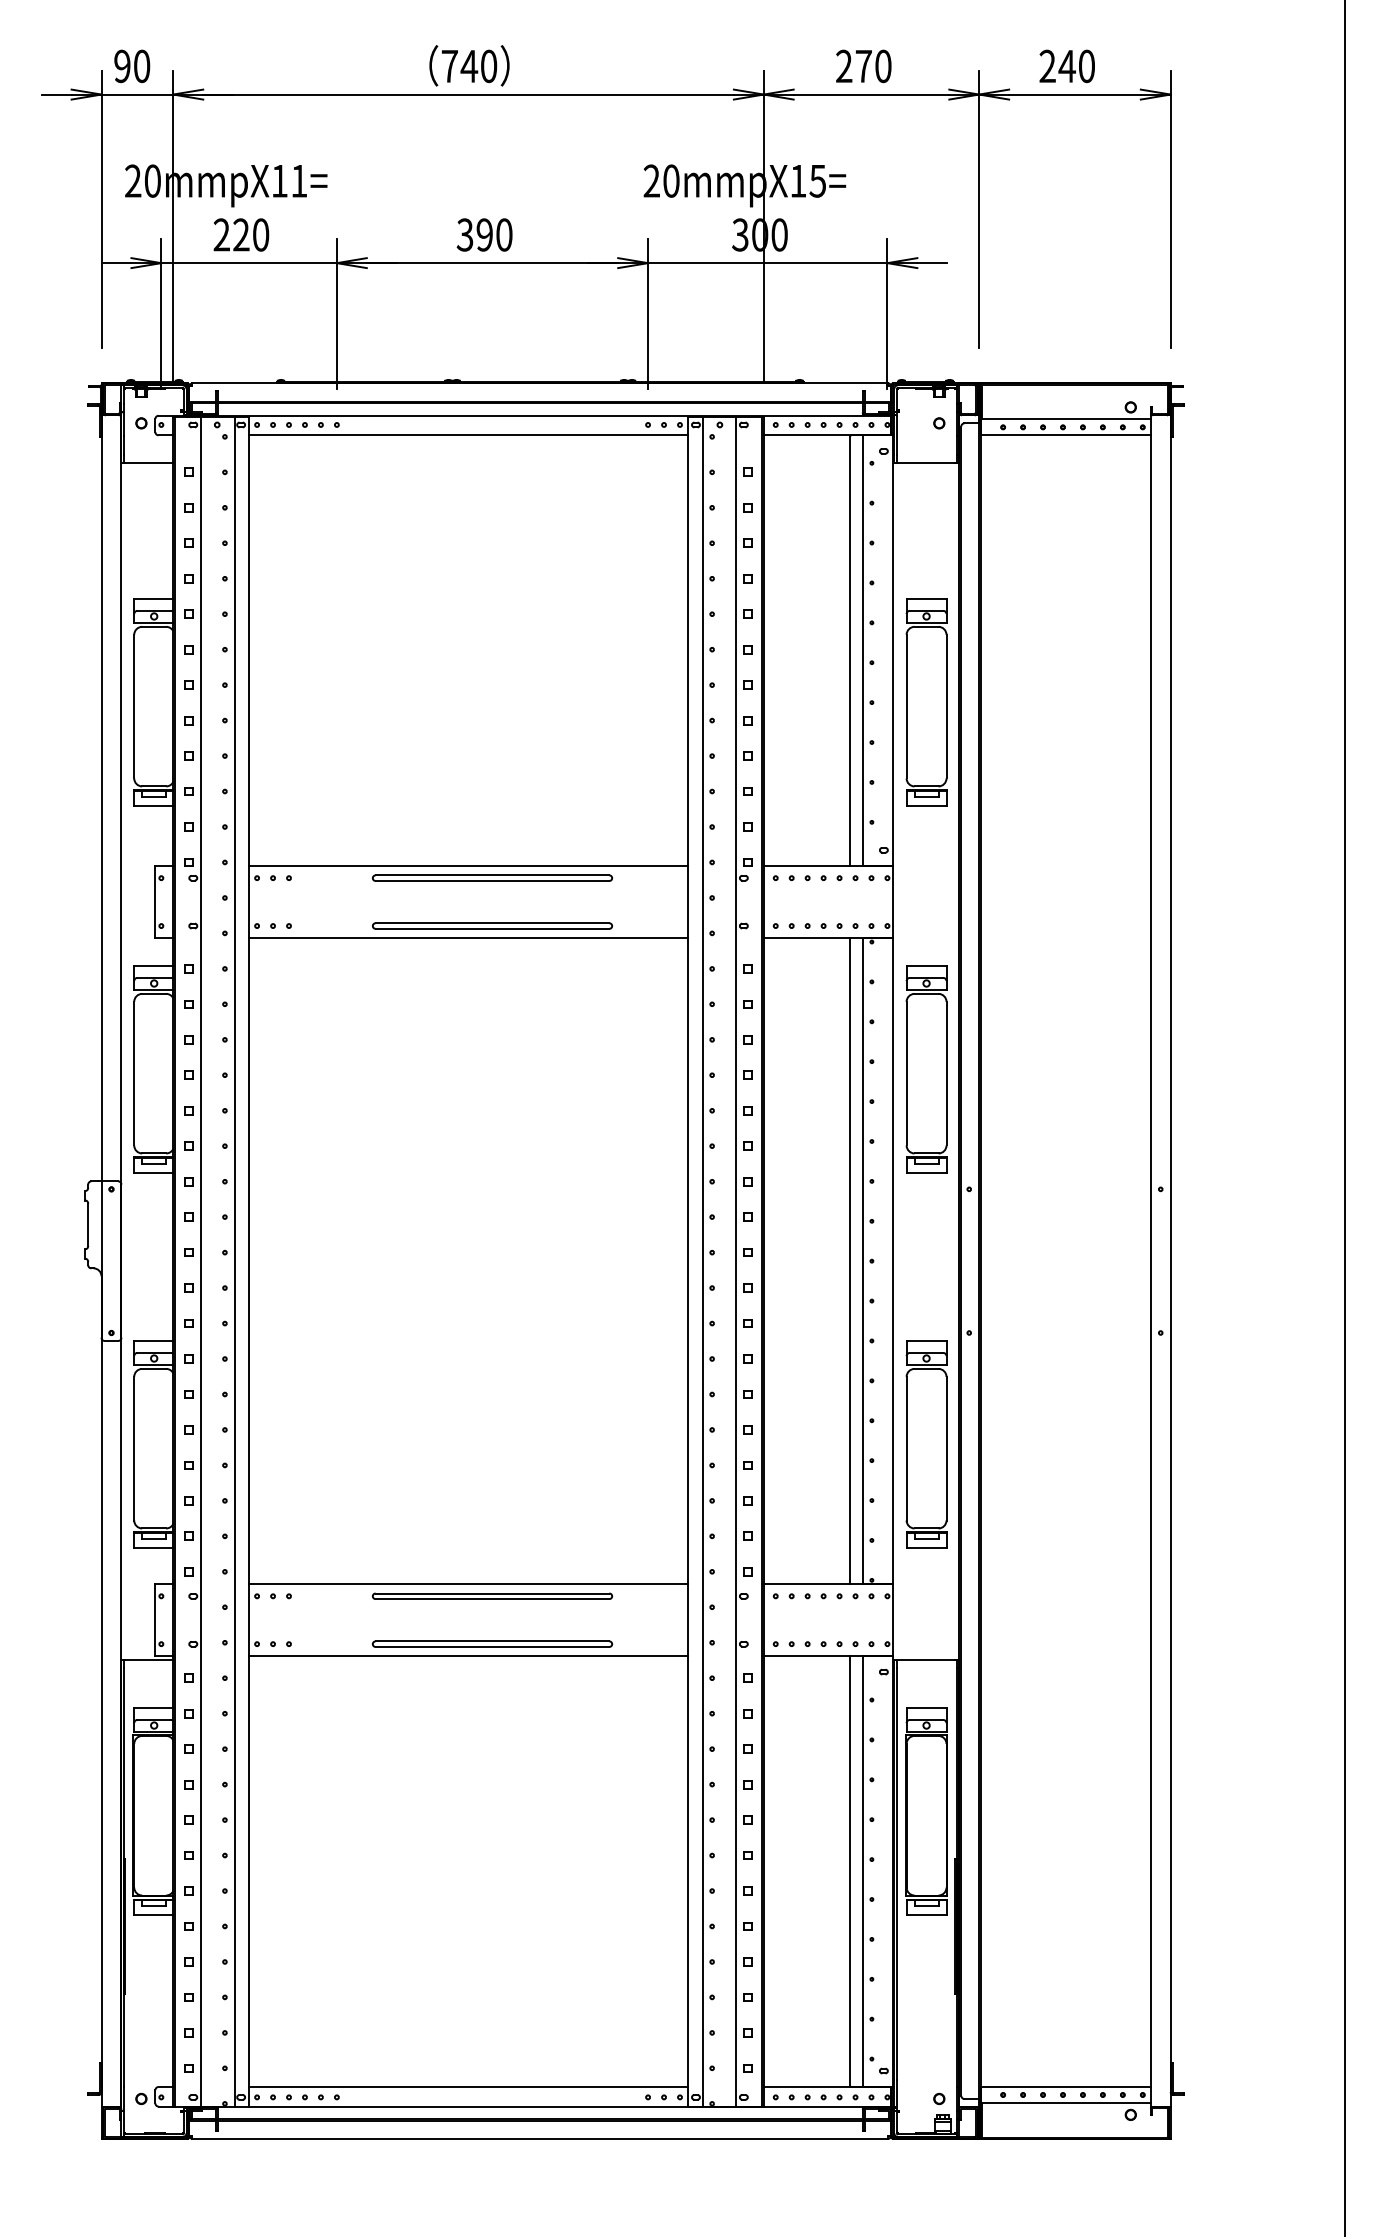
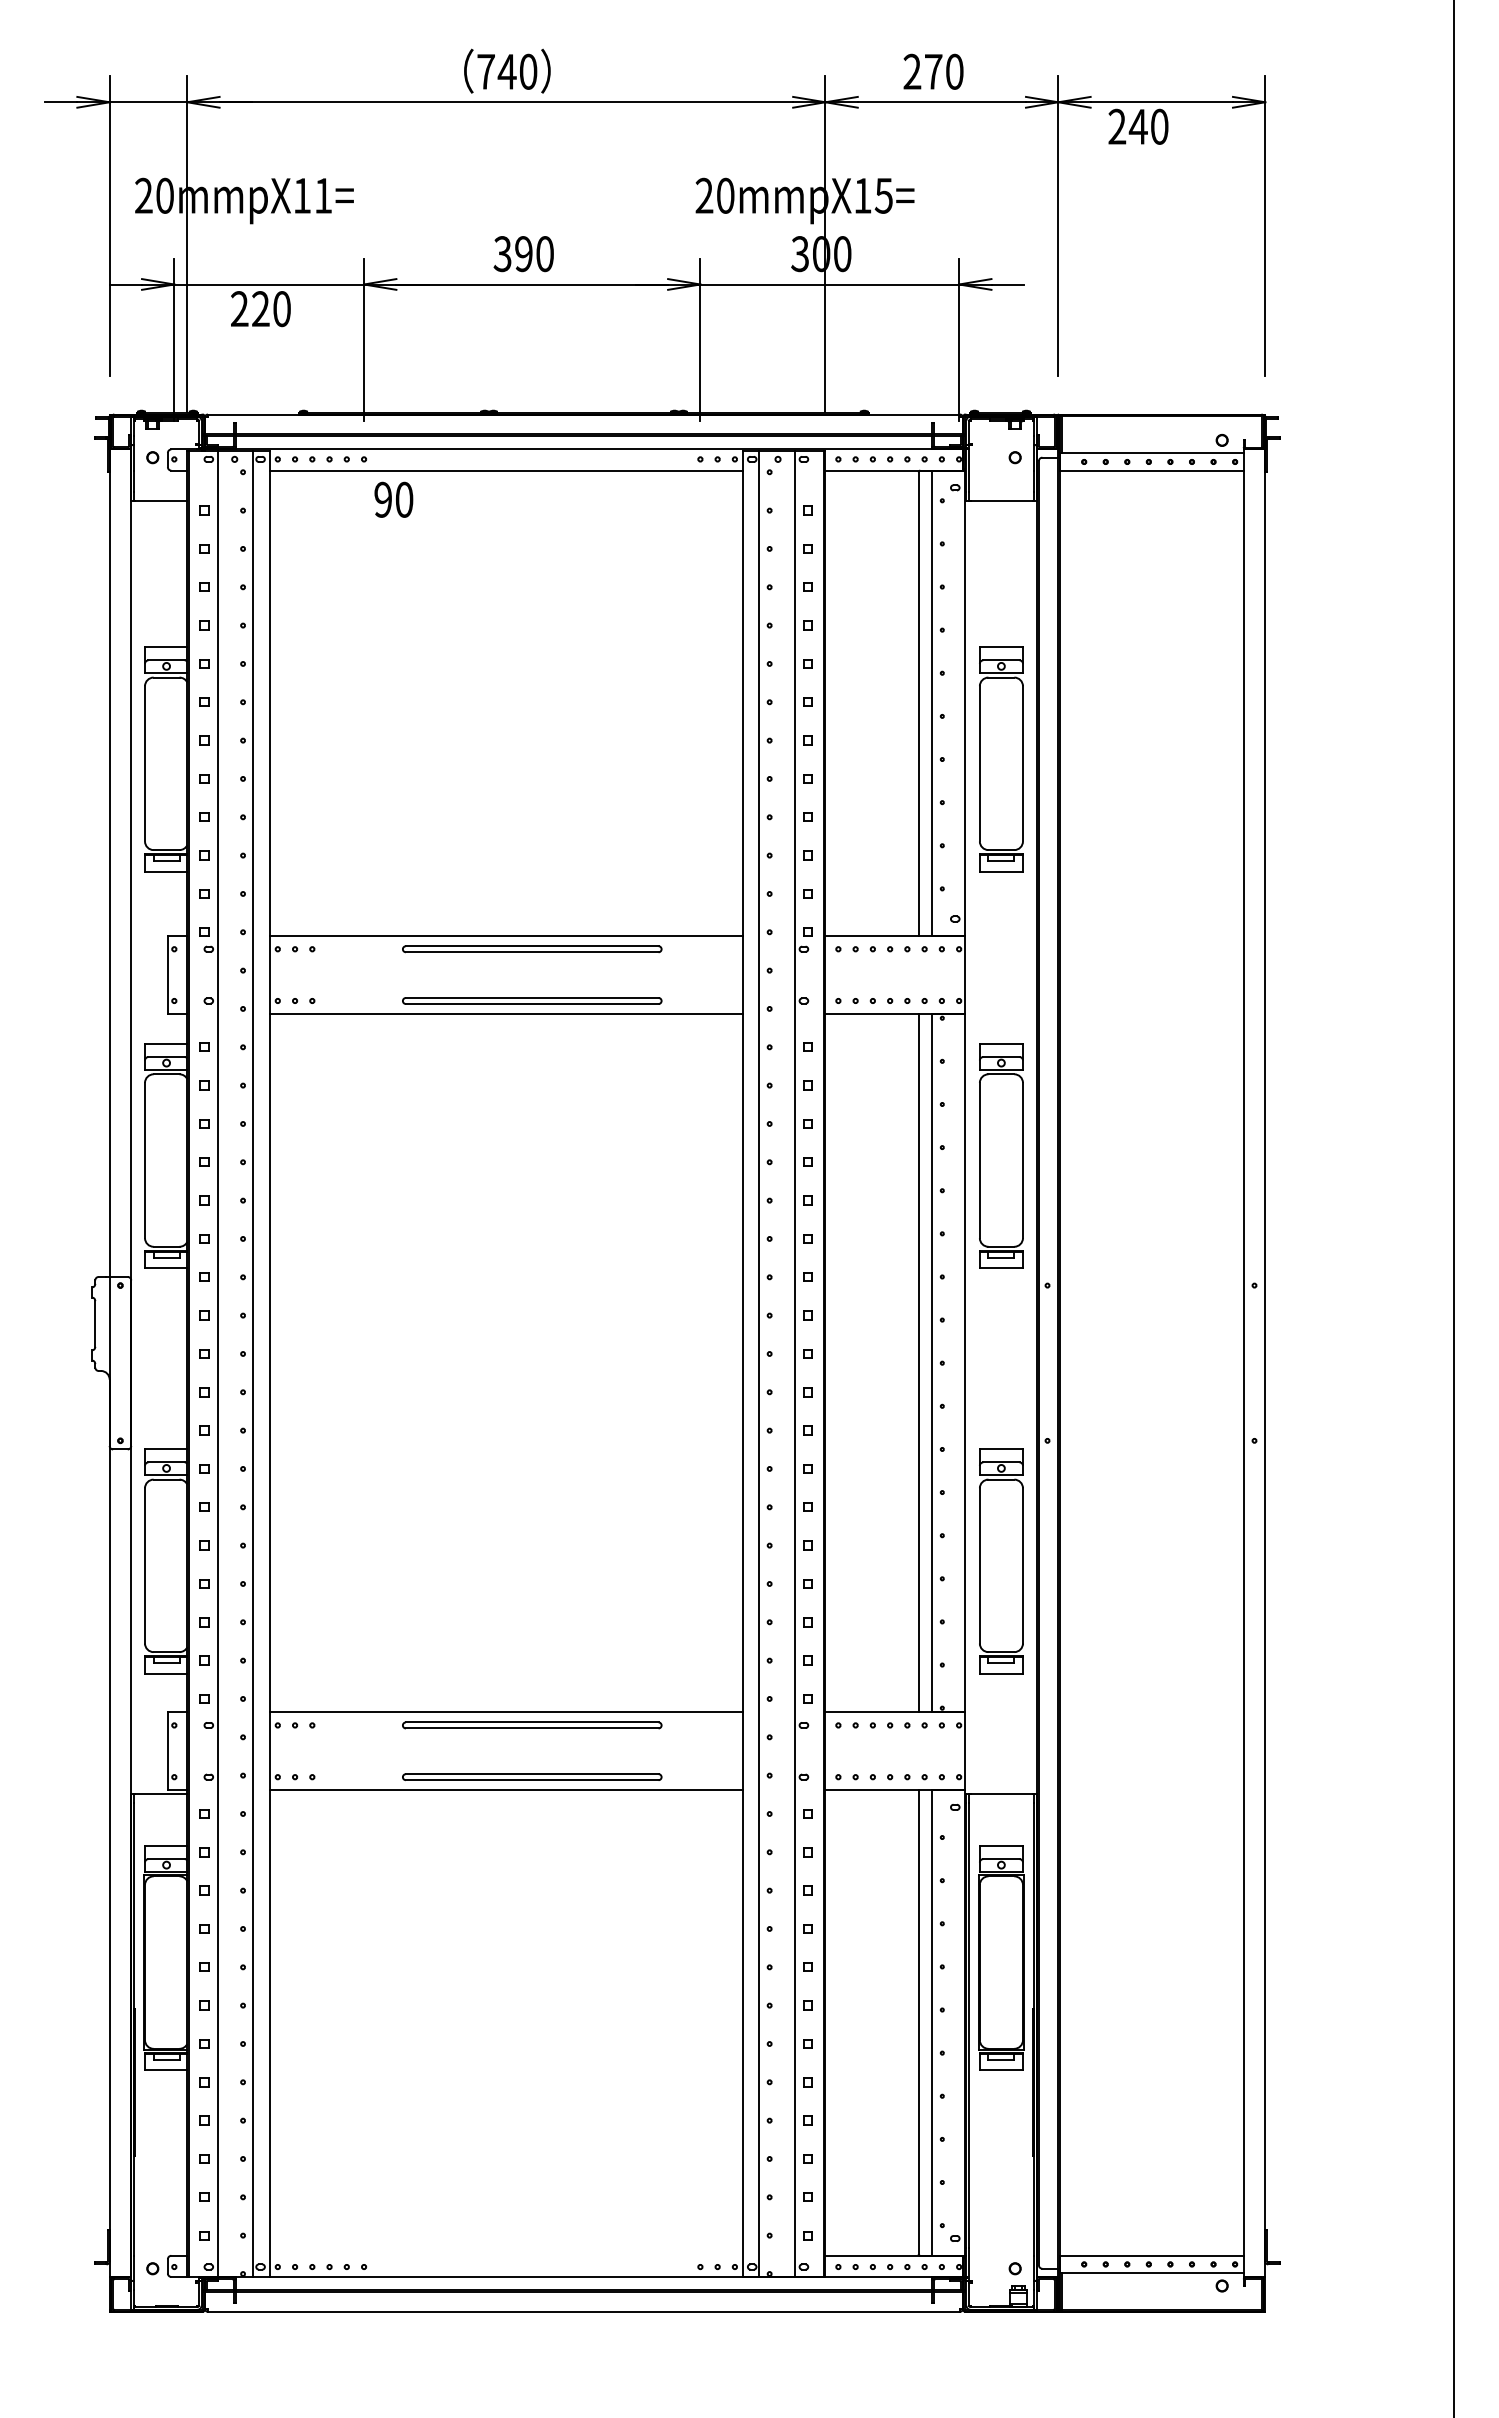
text: (131, 66) -> (393, 499), moved
text: (1067, 66) -> (1138, 126), moved
text: (241, 235) -> (260, 309), moved
line: (468, 2086) -> (506, 2255), removed

